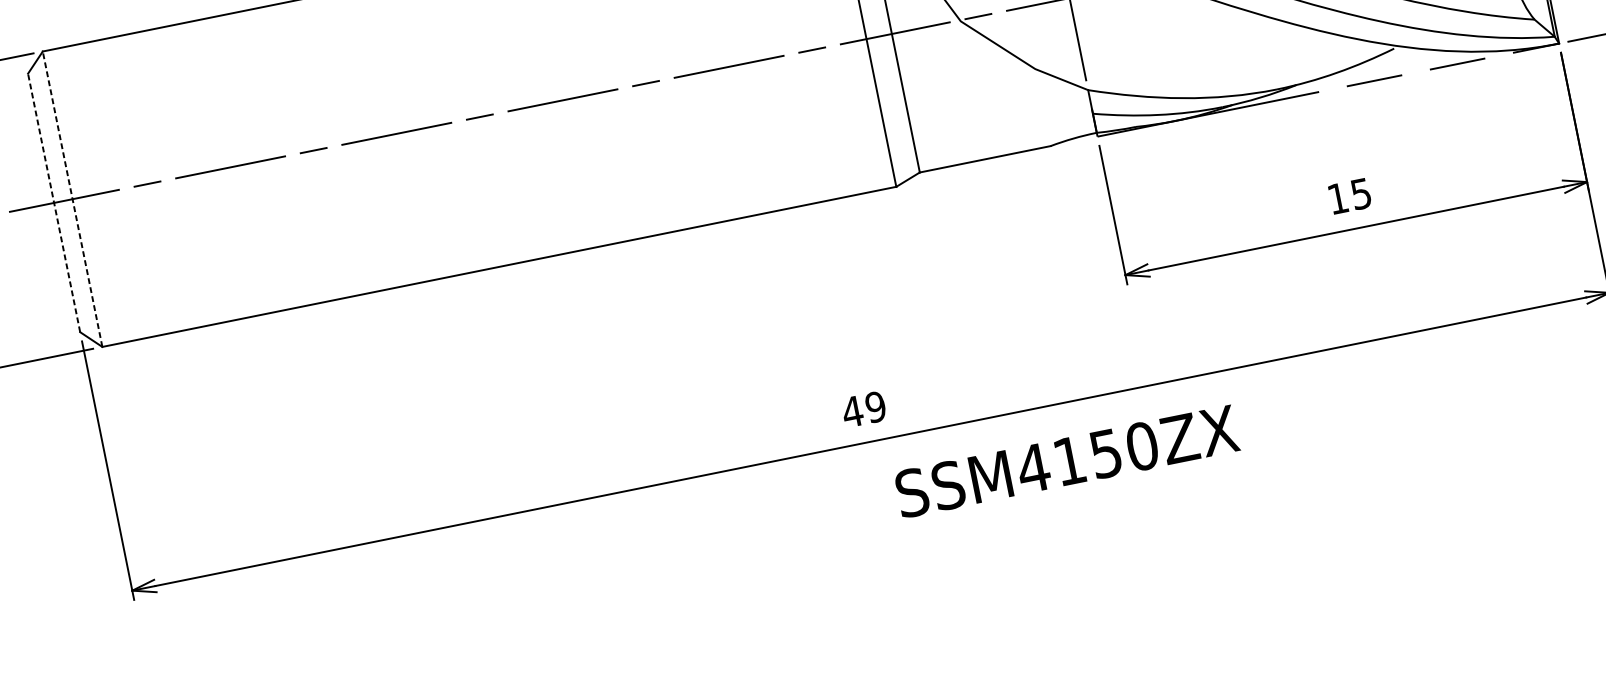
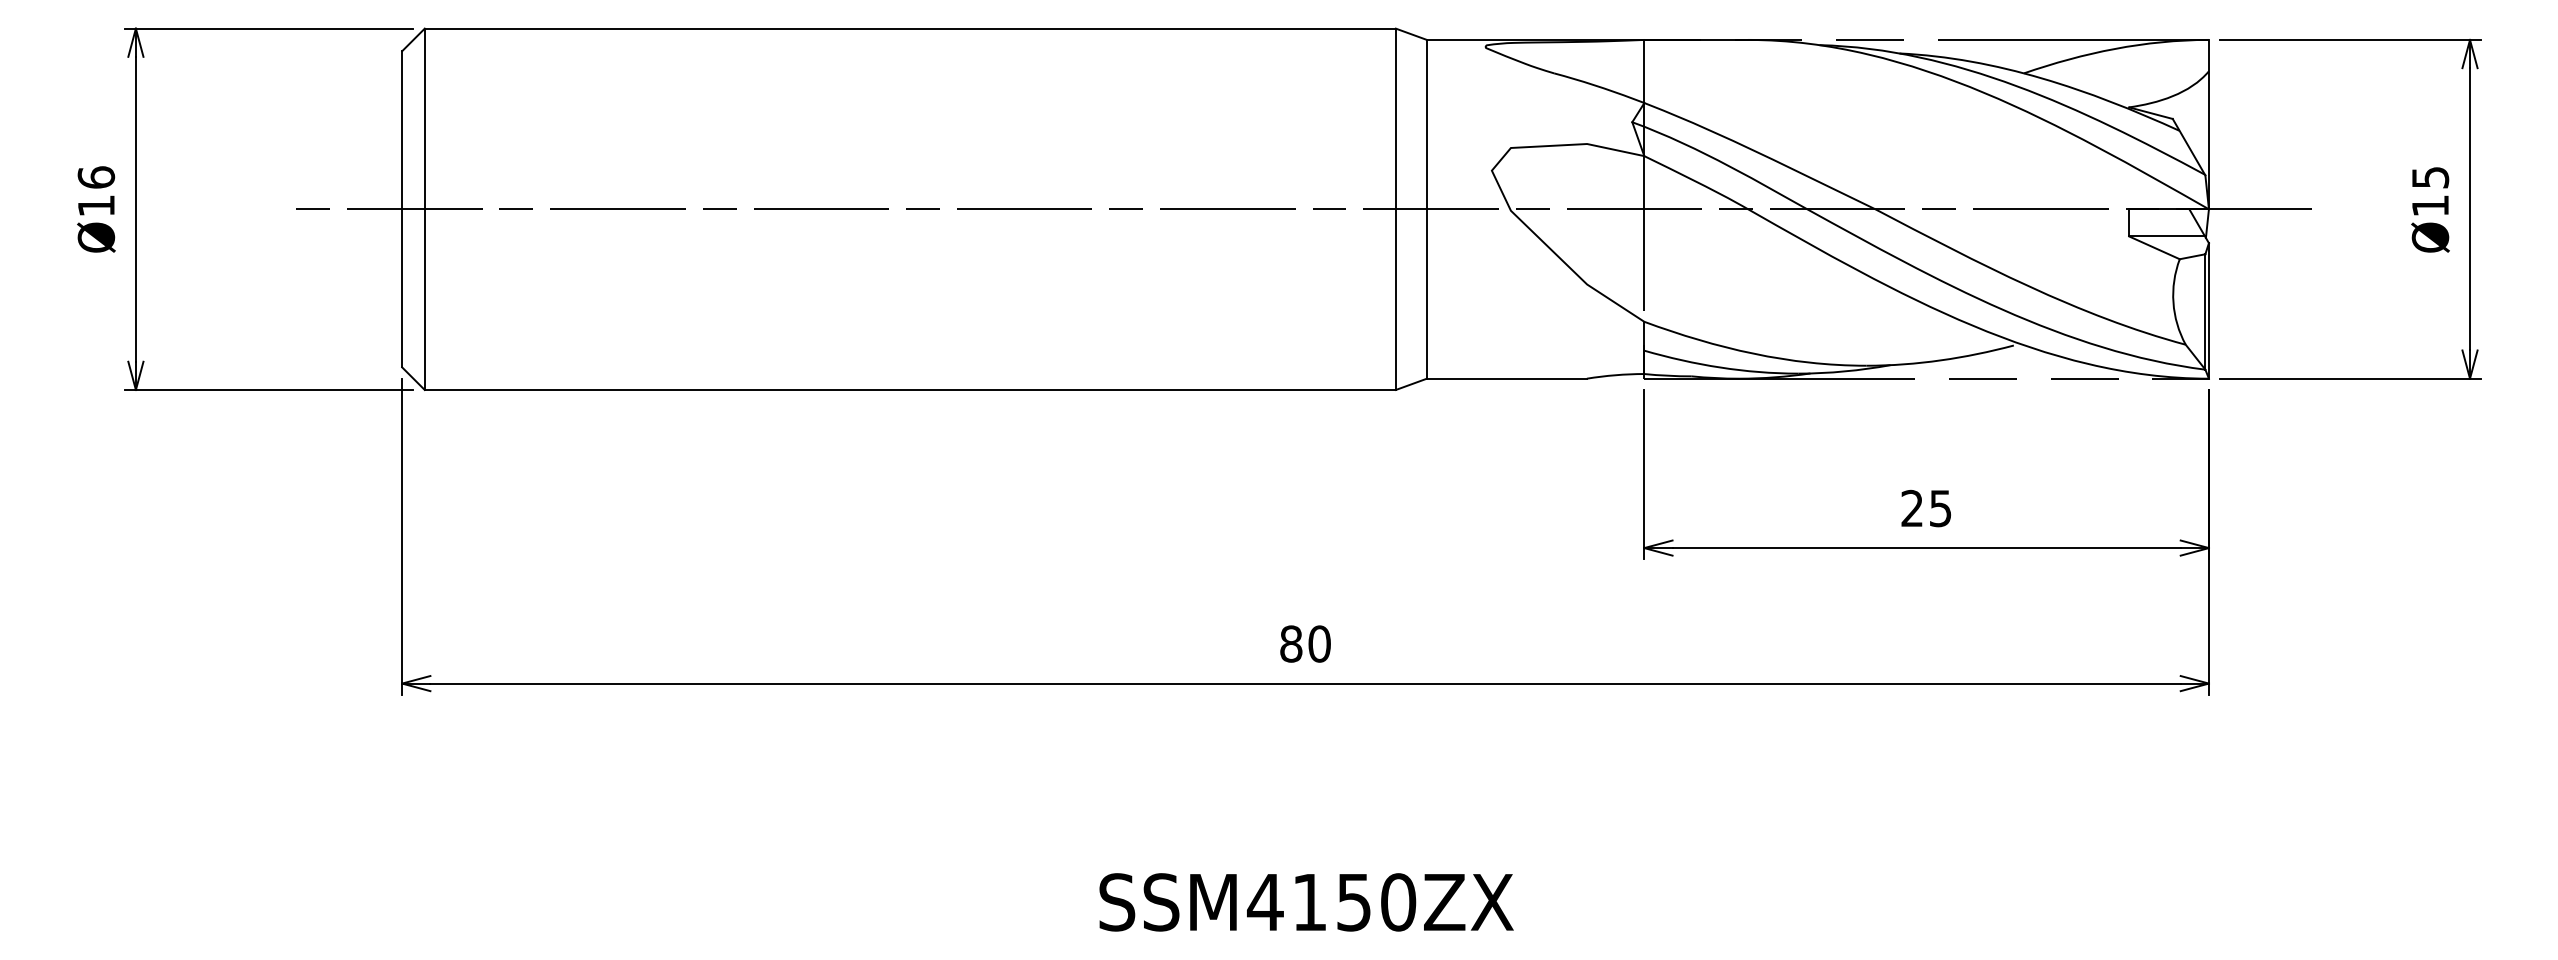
text: (1337, 197) -> (1911, 507), 15 -> 25
line: (72, 199) -> (424, 209), dashed -> solid
line: (54, 202) -> (402, 208), dashed -> solid
text: (863, 409) -> (1304, 643), 49 -> 80
text: (1067, 461) -> (1306, 902), moved

